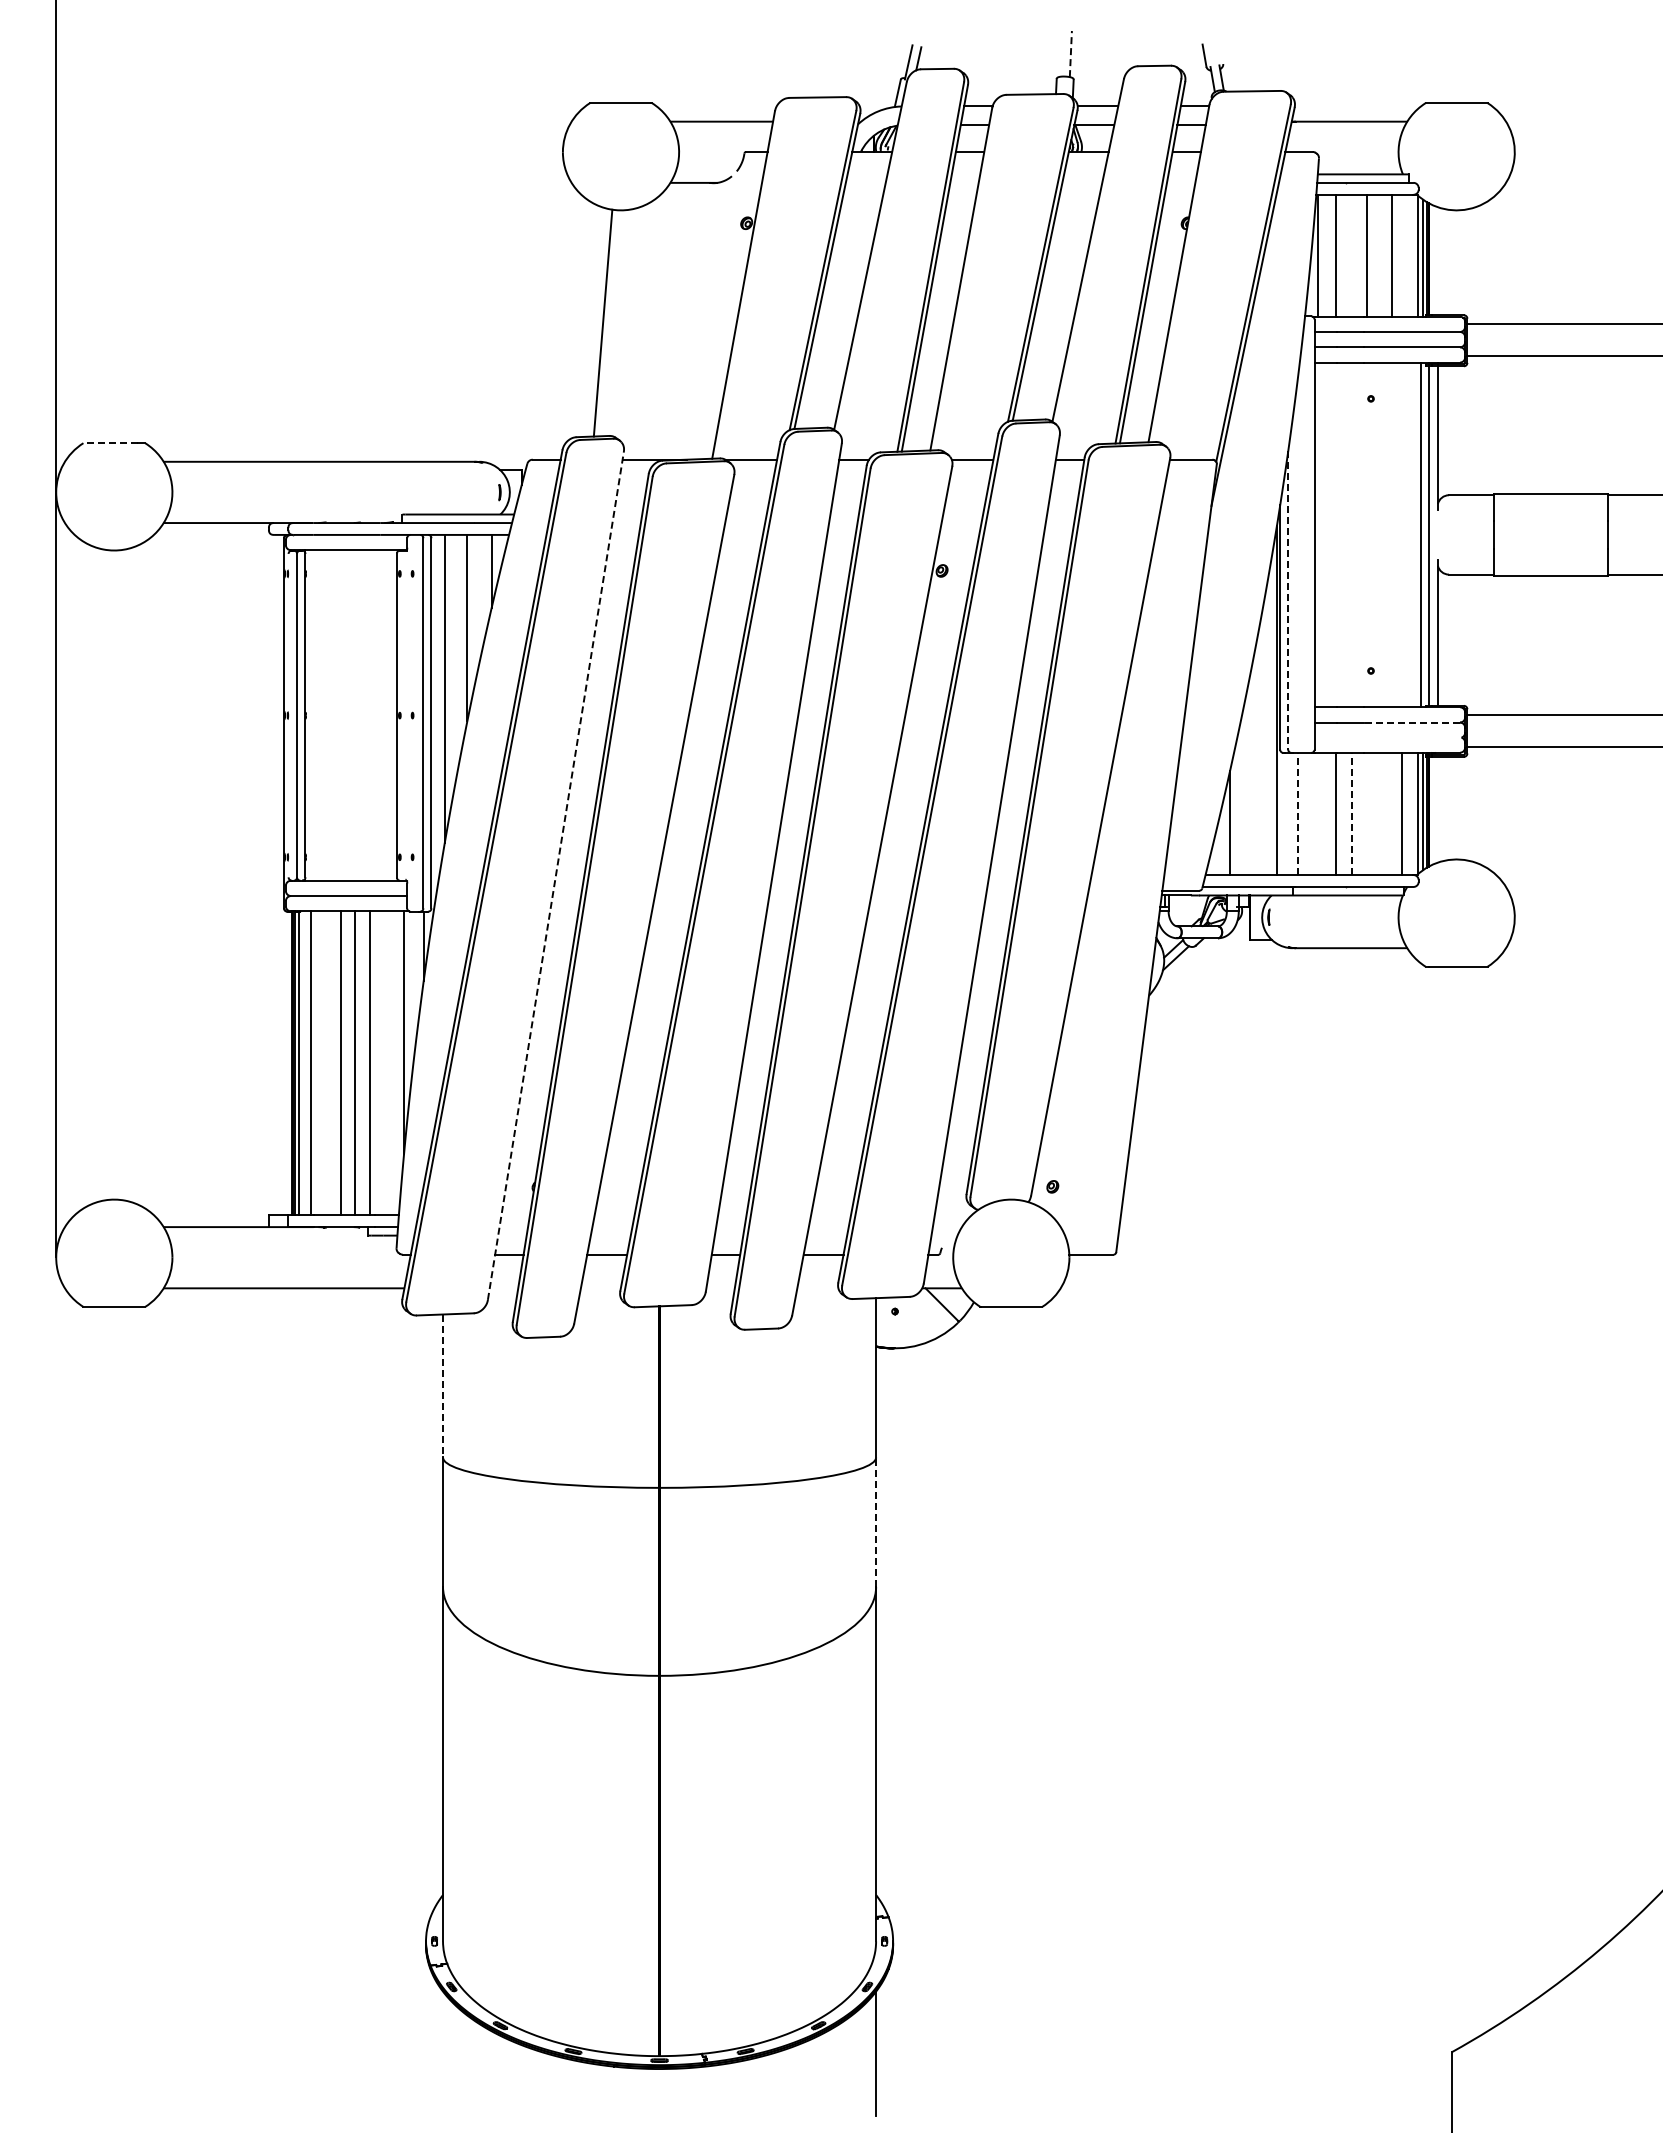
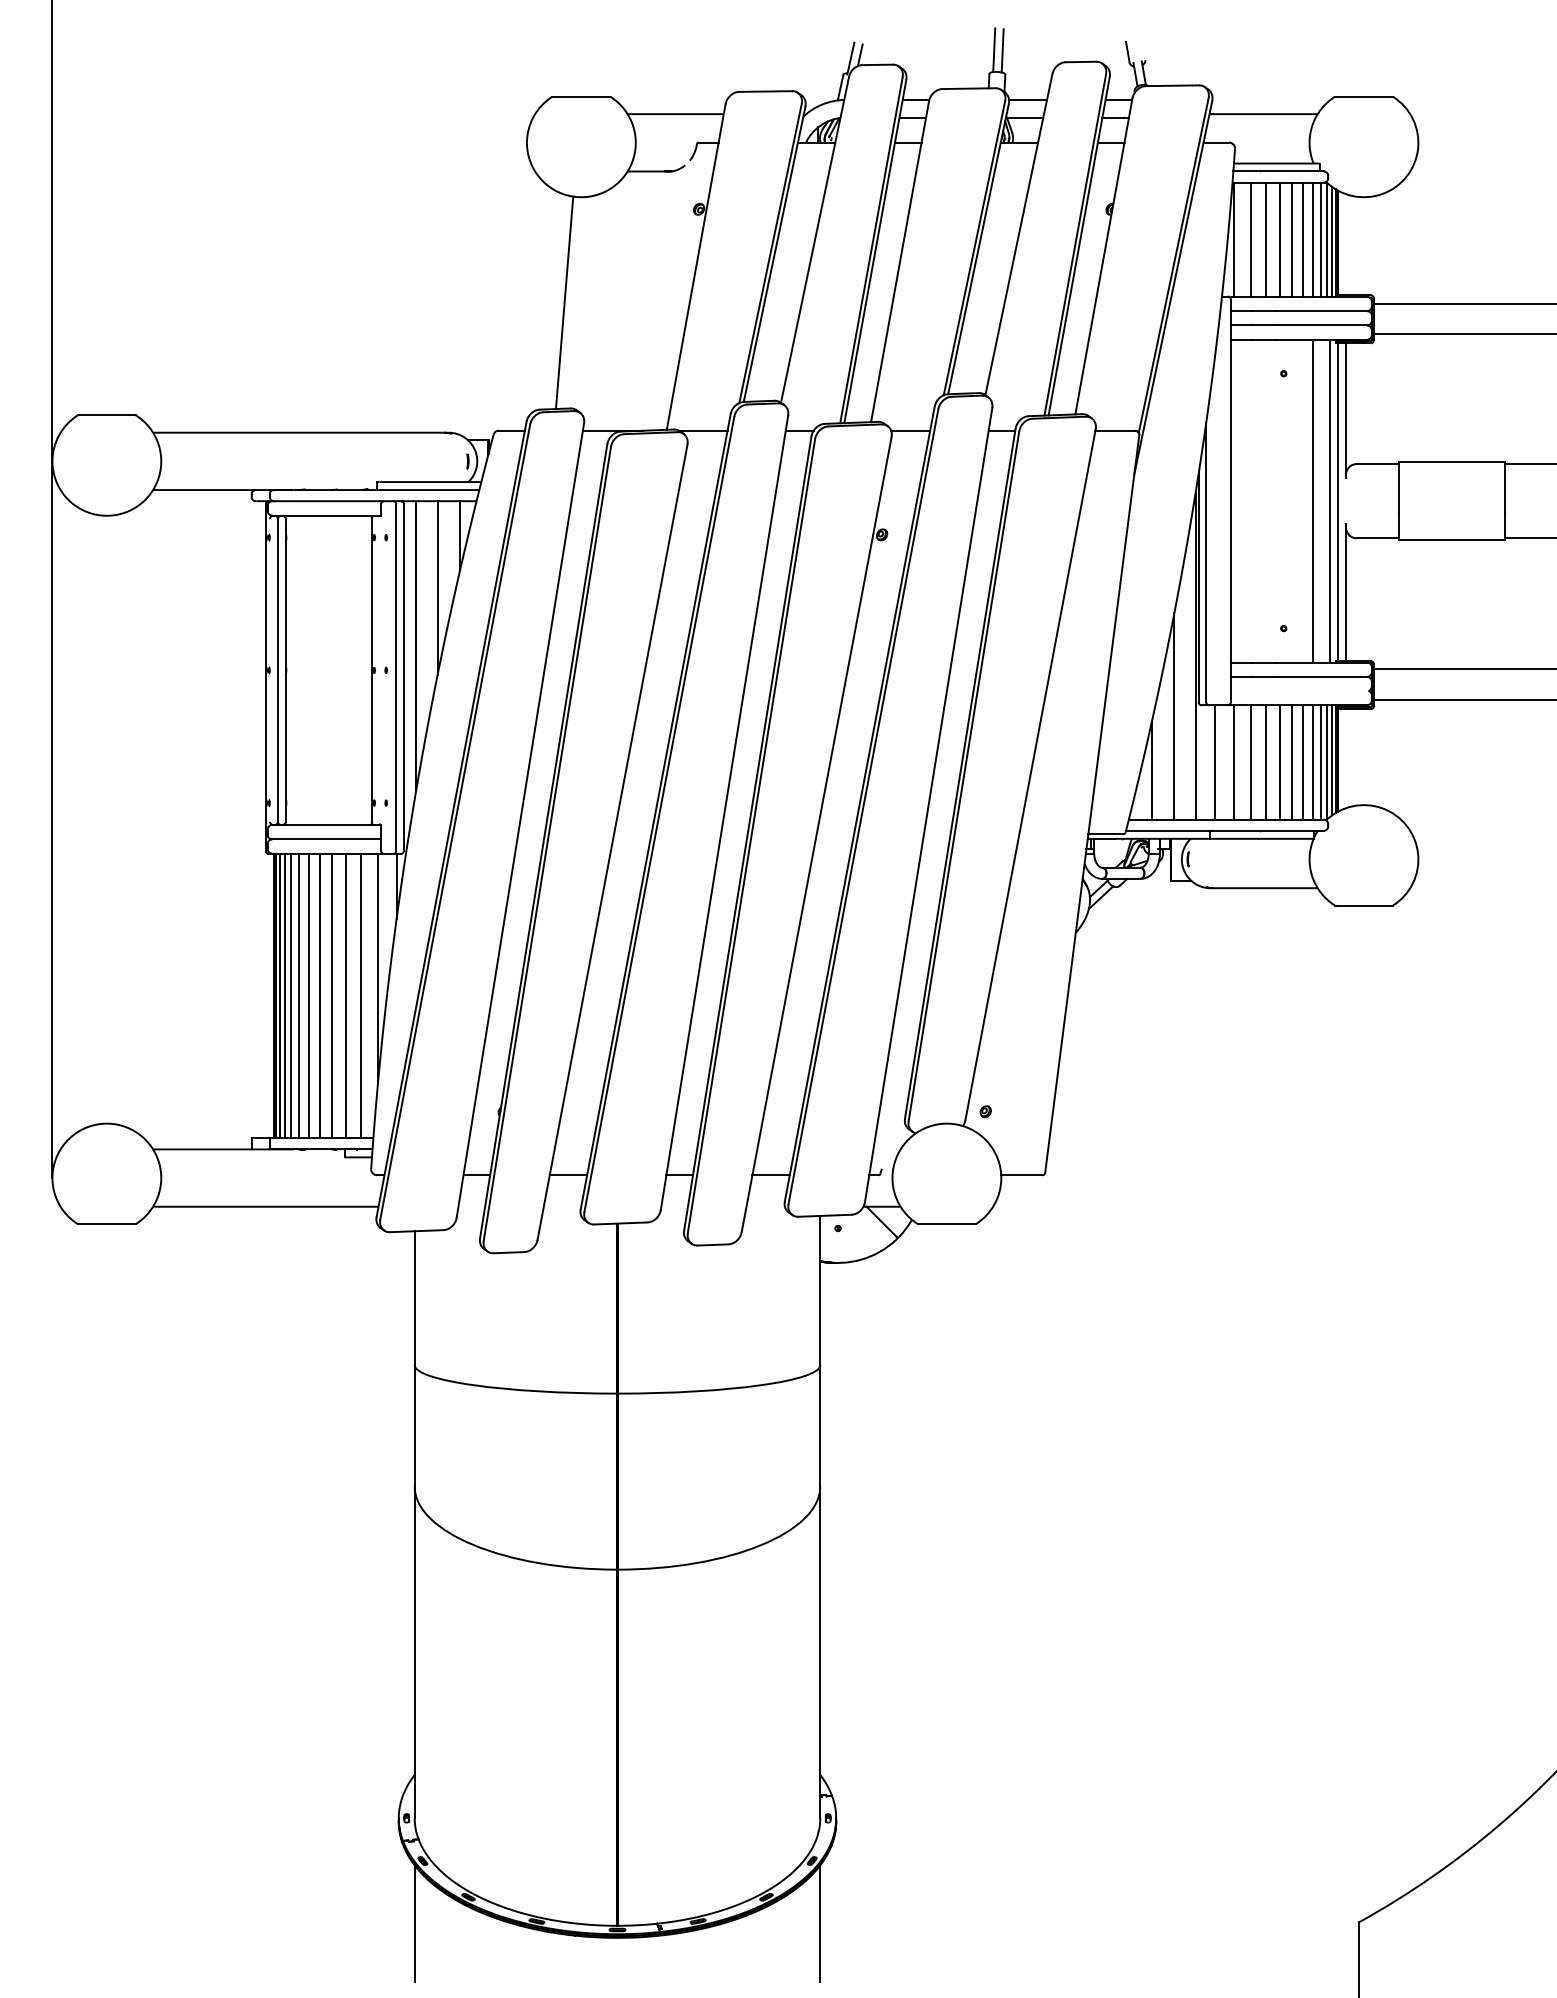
line: (1061, 53) -> (993, 50), added
line: (1070, 53) -> (1002, 50), dashed -> solid
line: (1352, 255) -> (1266, 239), added
line: (1380, 255) -> (1292, 239), added
line: (1402, 255) -> (1313, 239), added
line: (1410, 255) -> (1320, 239), added
line: (110, 443) -> (103, 415), dashed -> solid
line: (1402, 534) -> (1313, 500), added
line: (1288, 600) -> (1206, 562), dashed -> solid
line: (1411, 722) -> (1321, 676), dashed -> solid
line: (1254, 764) -> (1174, 716), added
line: (1297, 813) -> (1214, 762), dashed -> solid
line: (1317, 813) -> (1233, 762), added
line: (1352, 813) -> (1266, 762), dashed -> solid
line: (1366, 813) -> (1279, 762), added
line: (1380, 813) -> (1292, 762), added
line: (1392, 813) -> (1303, 762), added
line: (1410, 813) -> (1320, 762), added
line: (555, 875) -> (520, 820), dashed -> solid
line: (304, 1063) -> (284, 996), added
line: (319, 1063) -> (299, 996), added
line: (329, 1063) -> (308, 996), added
line: (386, 1063) -> (361, 996), added
line: (443, 1386) -> (415, 1298), dashed -> solid
line: (876, 1522) -> (820, 1426), dashed -> solid
line: (443, 2053) -> (415, 1923), added

